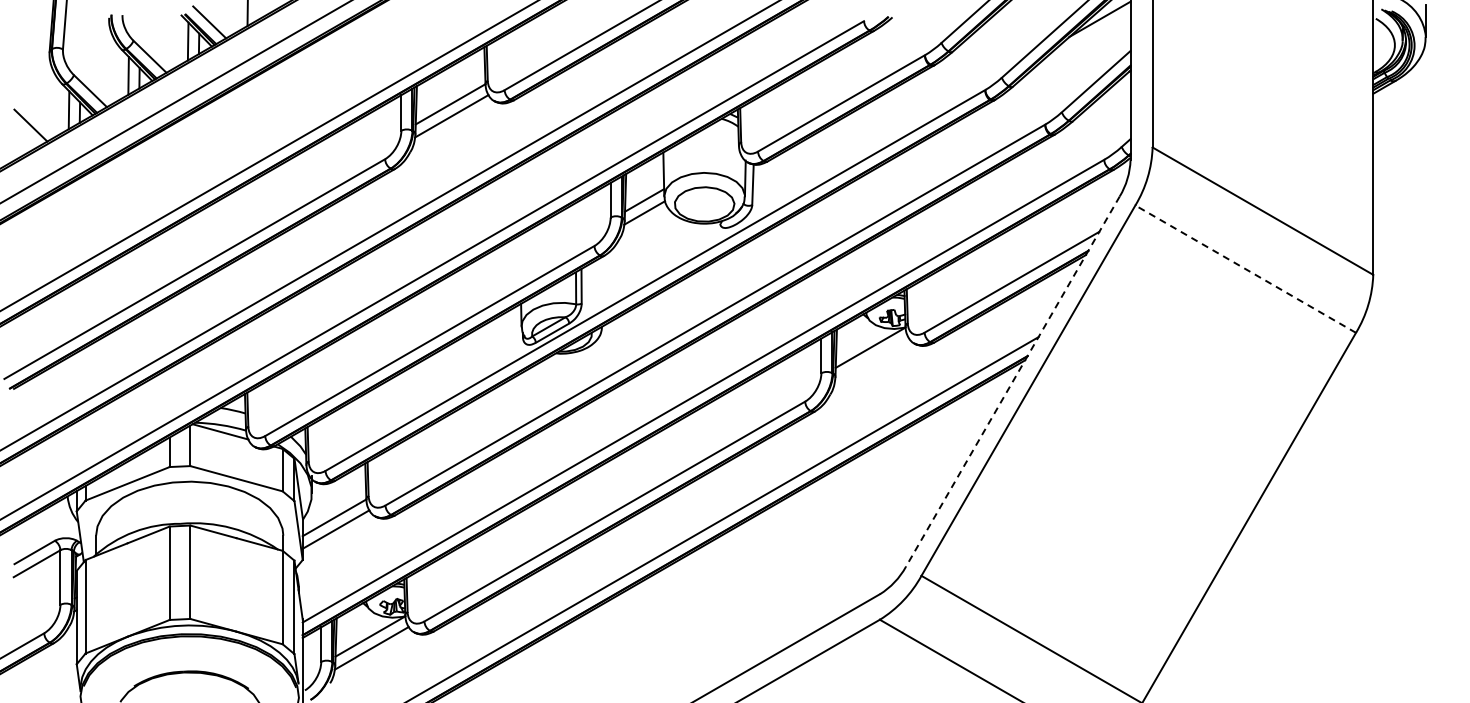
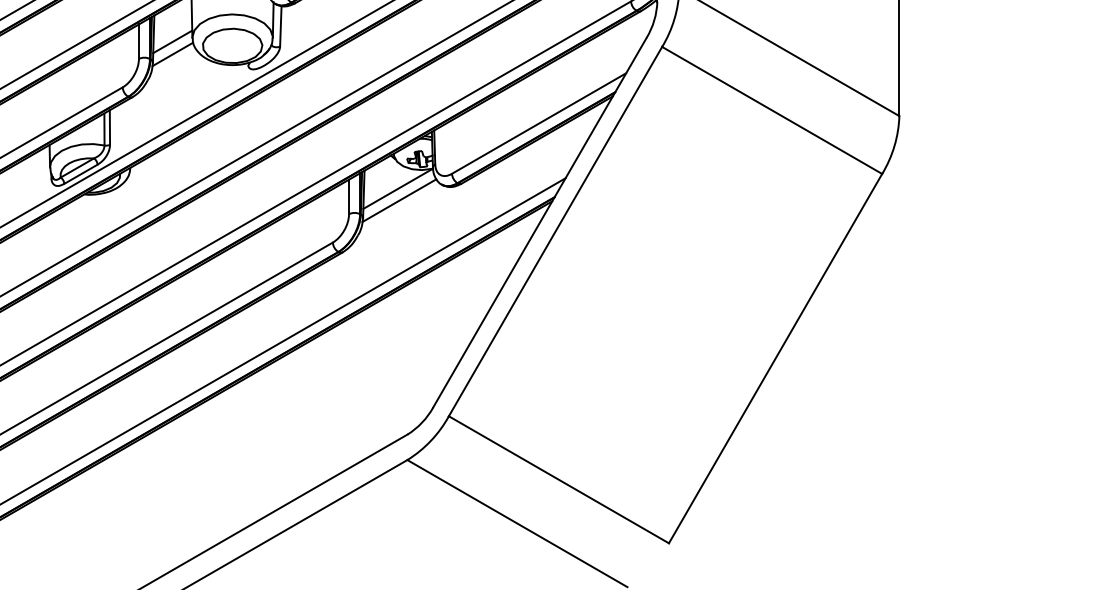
line: (1245, 268) -> (771, 109), dashed -> solid
line: (871, 359) -> (399, 200), added
line: (1012, 381) -> (539, 222), dashed -> solid

